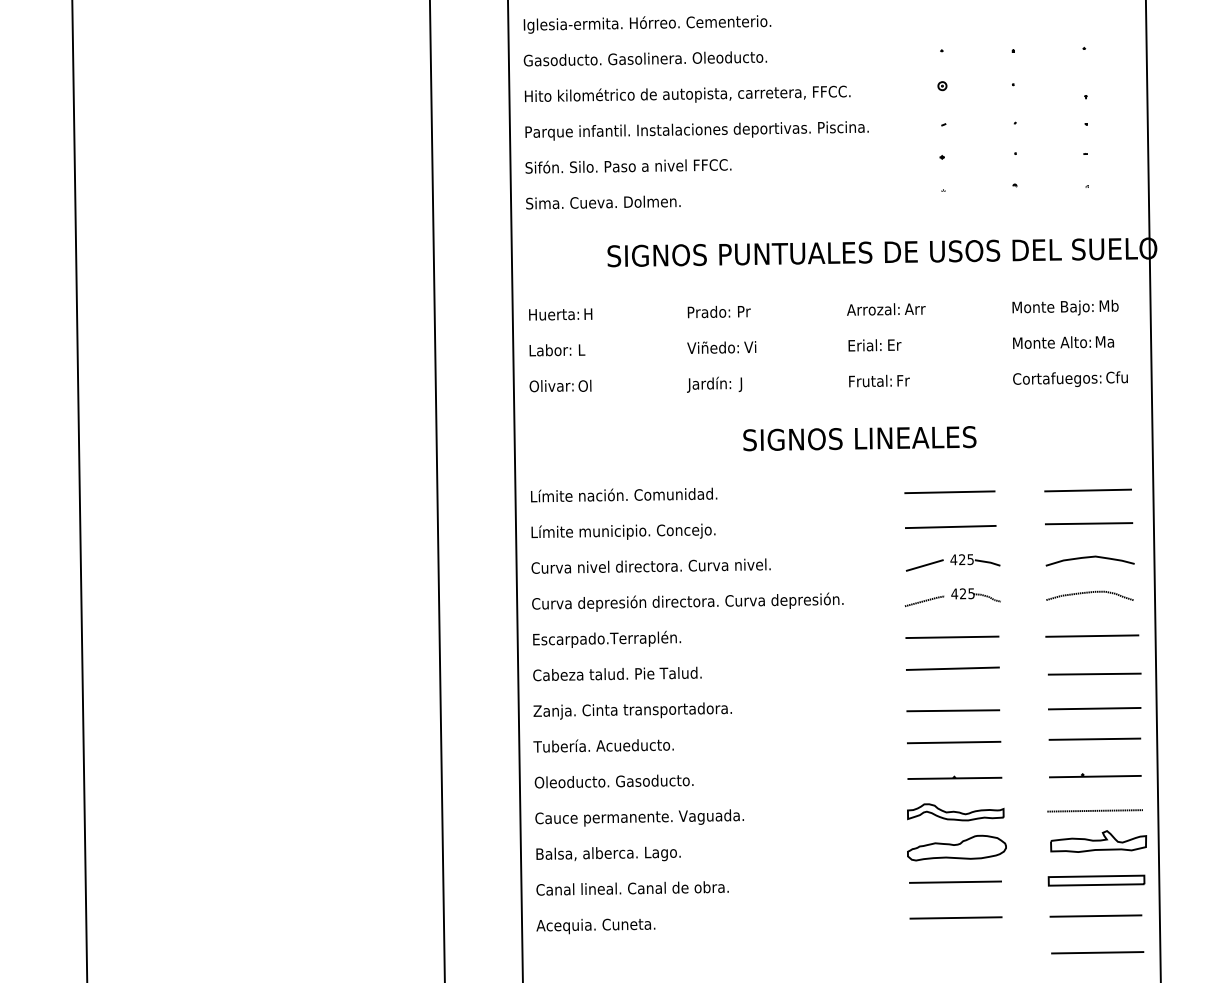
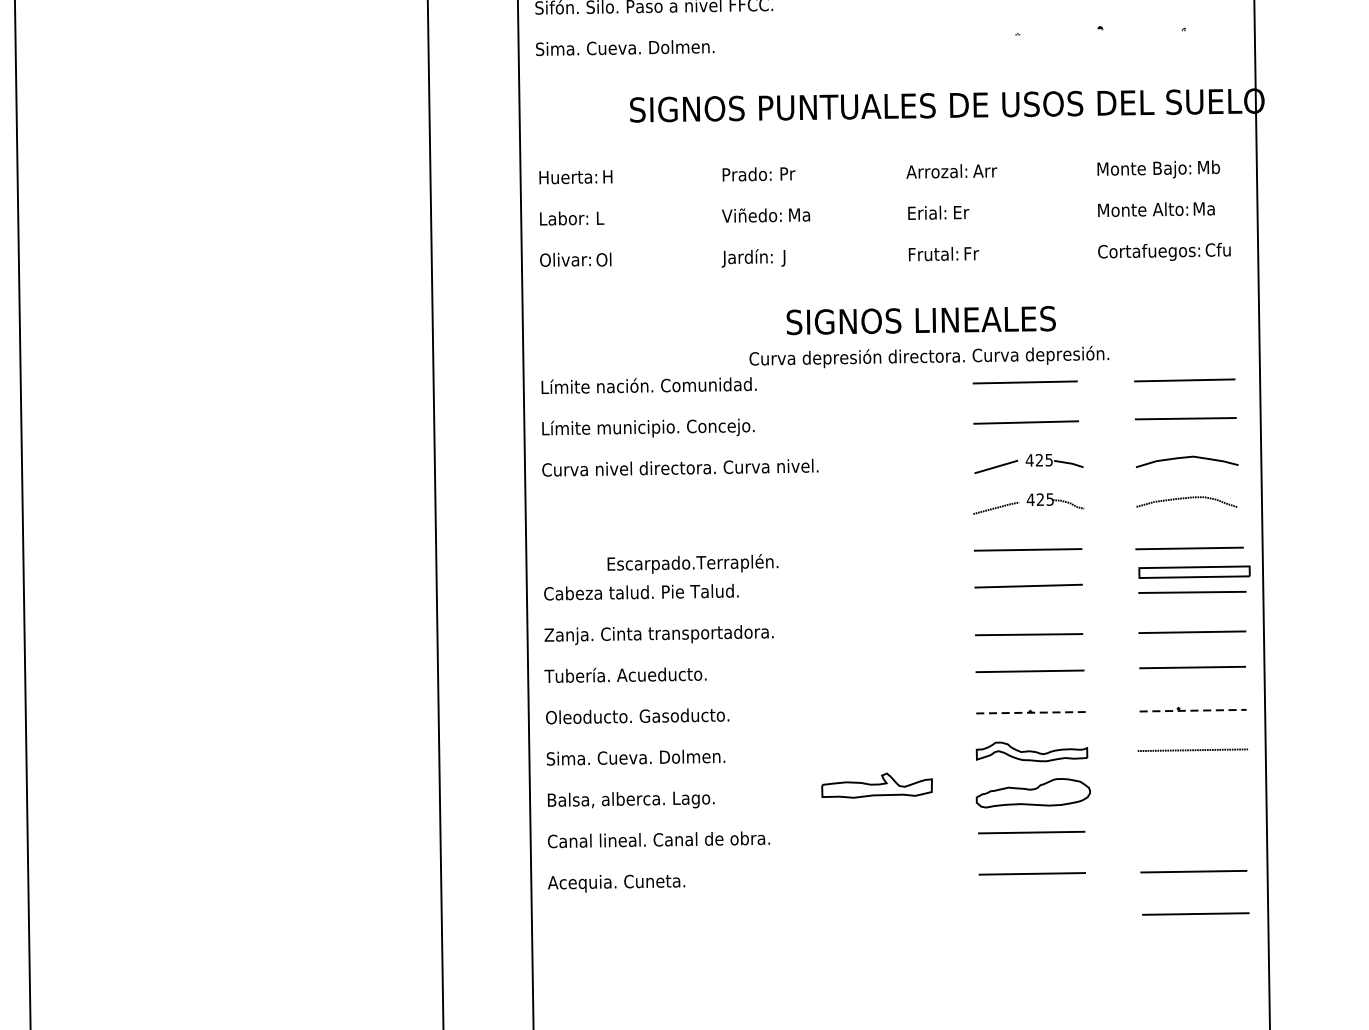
text: (753, 346) -> (798, 214), Vi -> Ma
text: (687, 601) -> (928, 356), moved
text: (606, 638) -> (692, 562), moved
line: (1095, 776) -> (1193, 710), solid -> dashed
line: (955, 778) -> (1031, 712), solid -> dashed
text: (639, 817) -> (666, 757), Cauce permanente. Vaguada. -> Sima. Cueva. Dolmen.
part: (1098, 841) -> (876, 785), moved
part: (1096, 880) -> (1194, 572), moved

